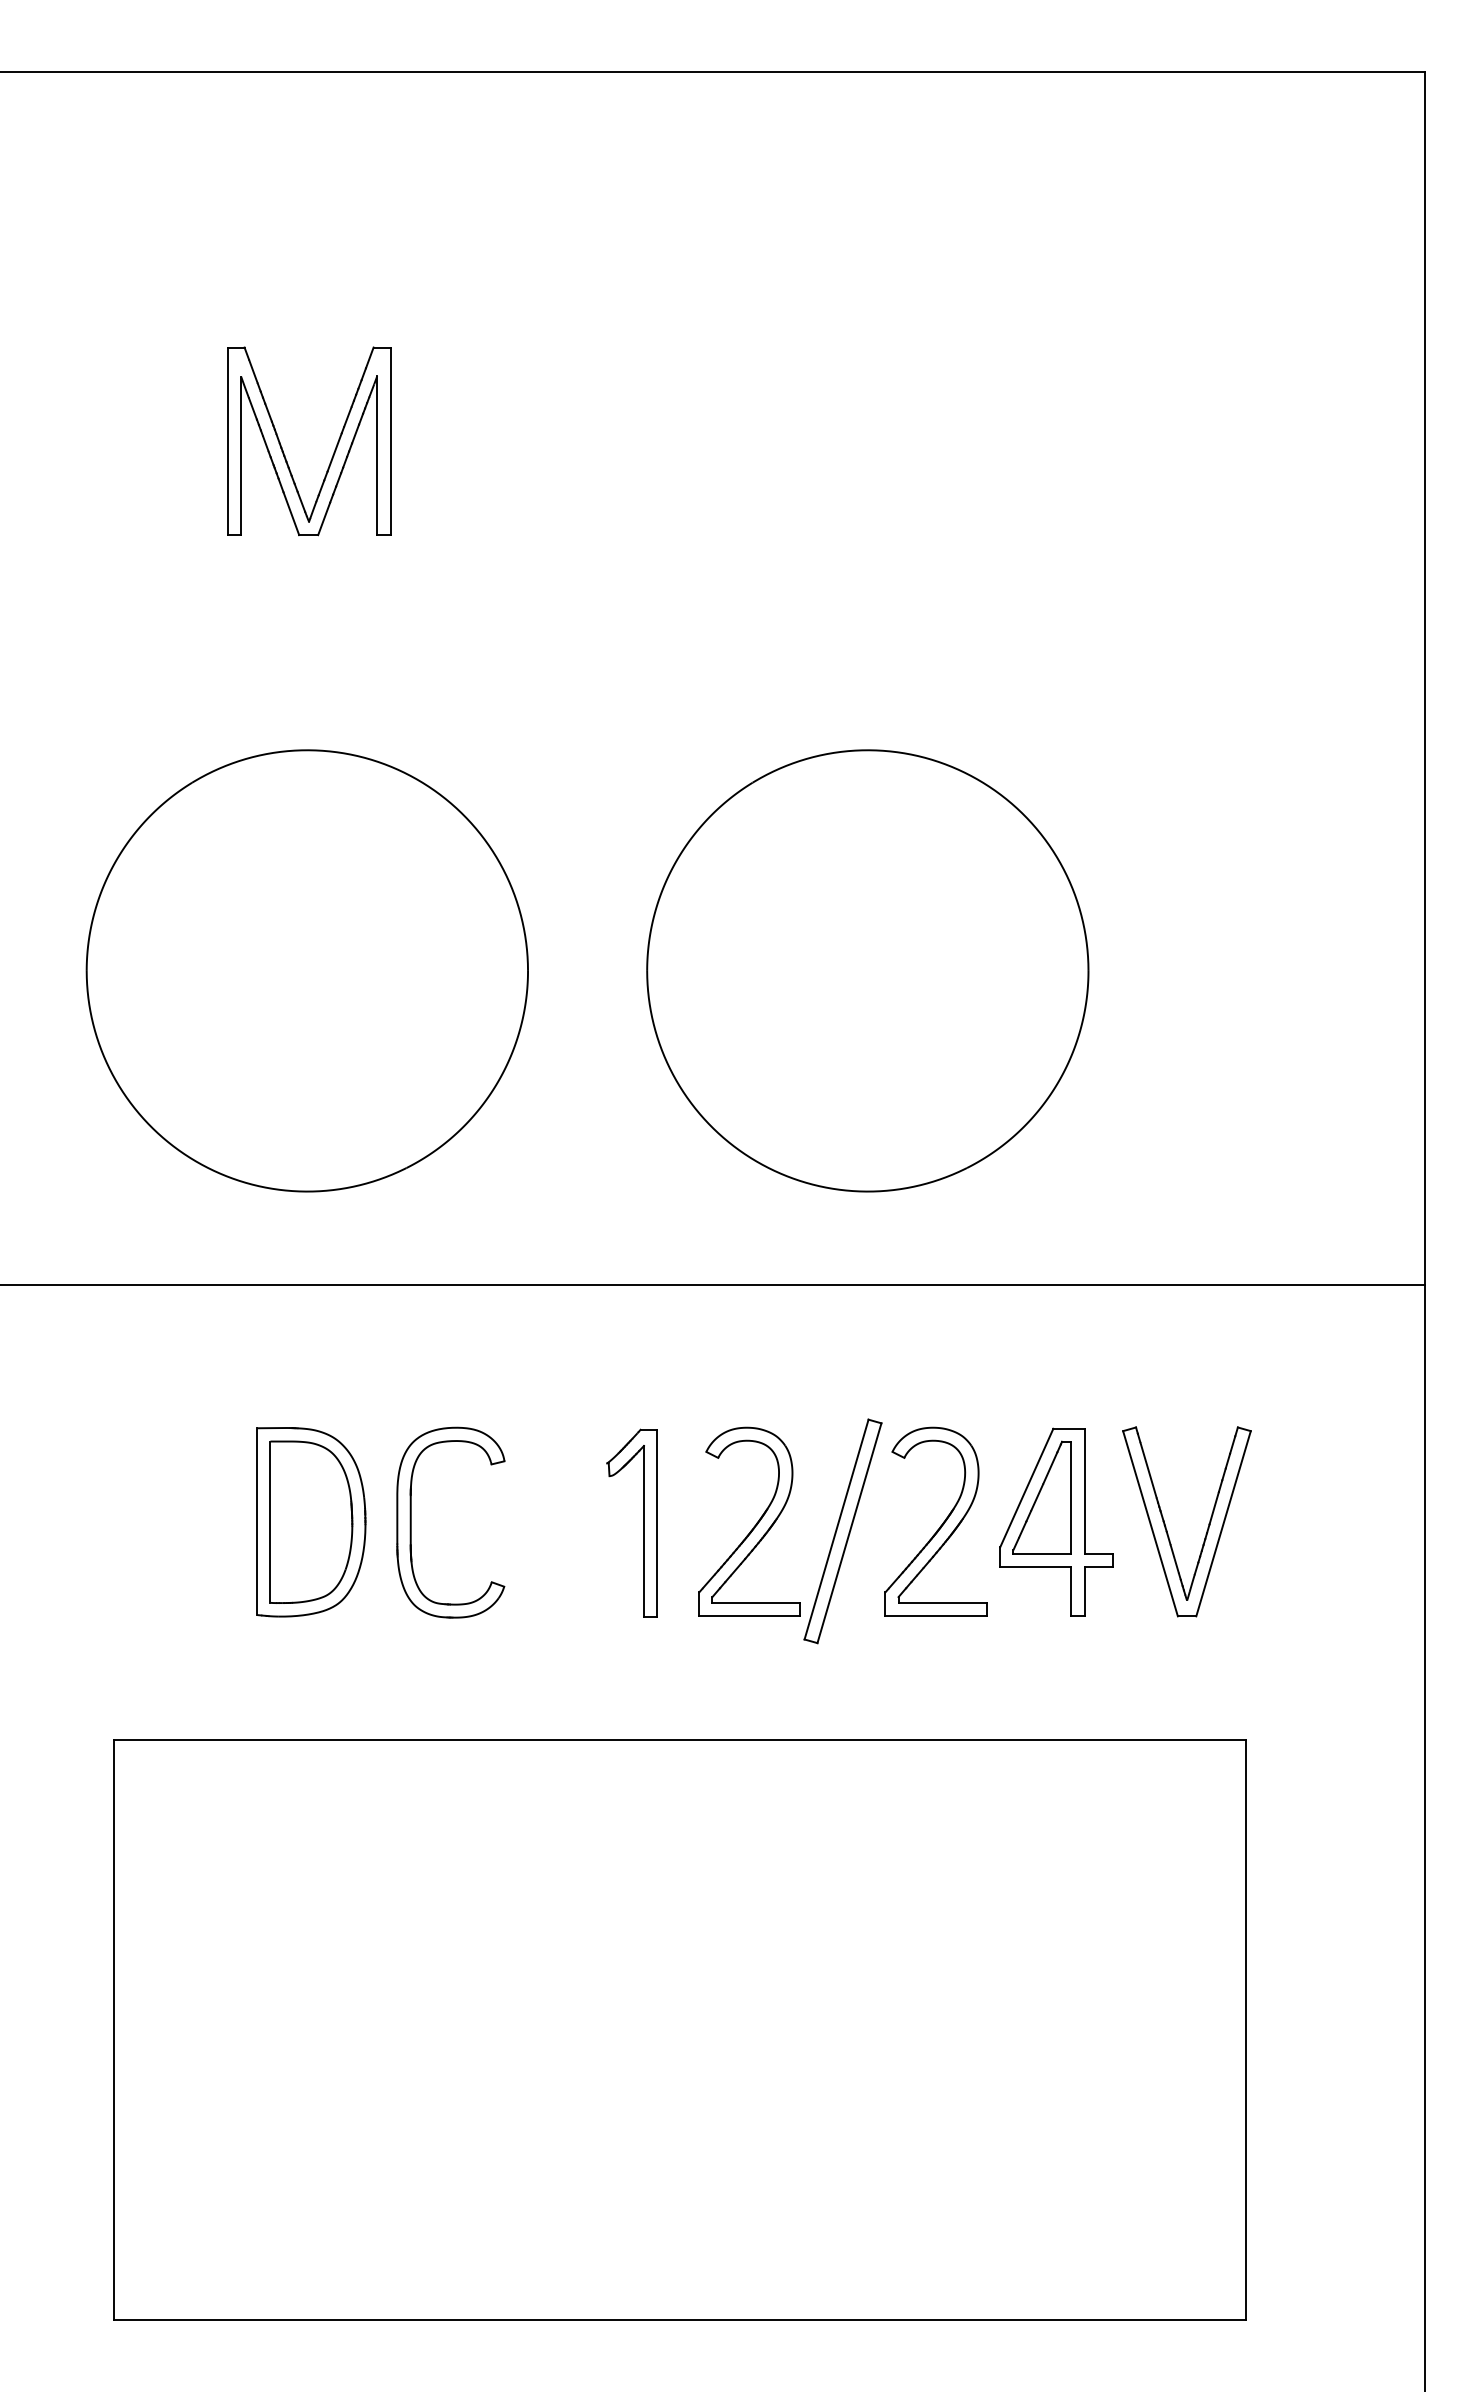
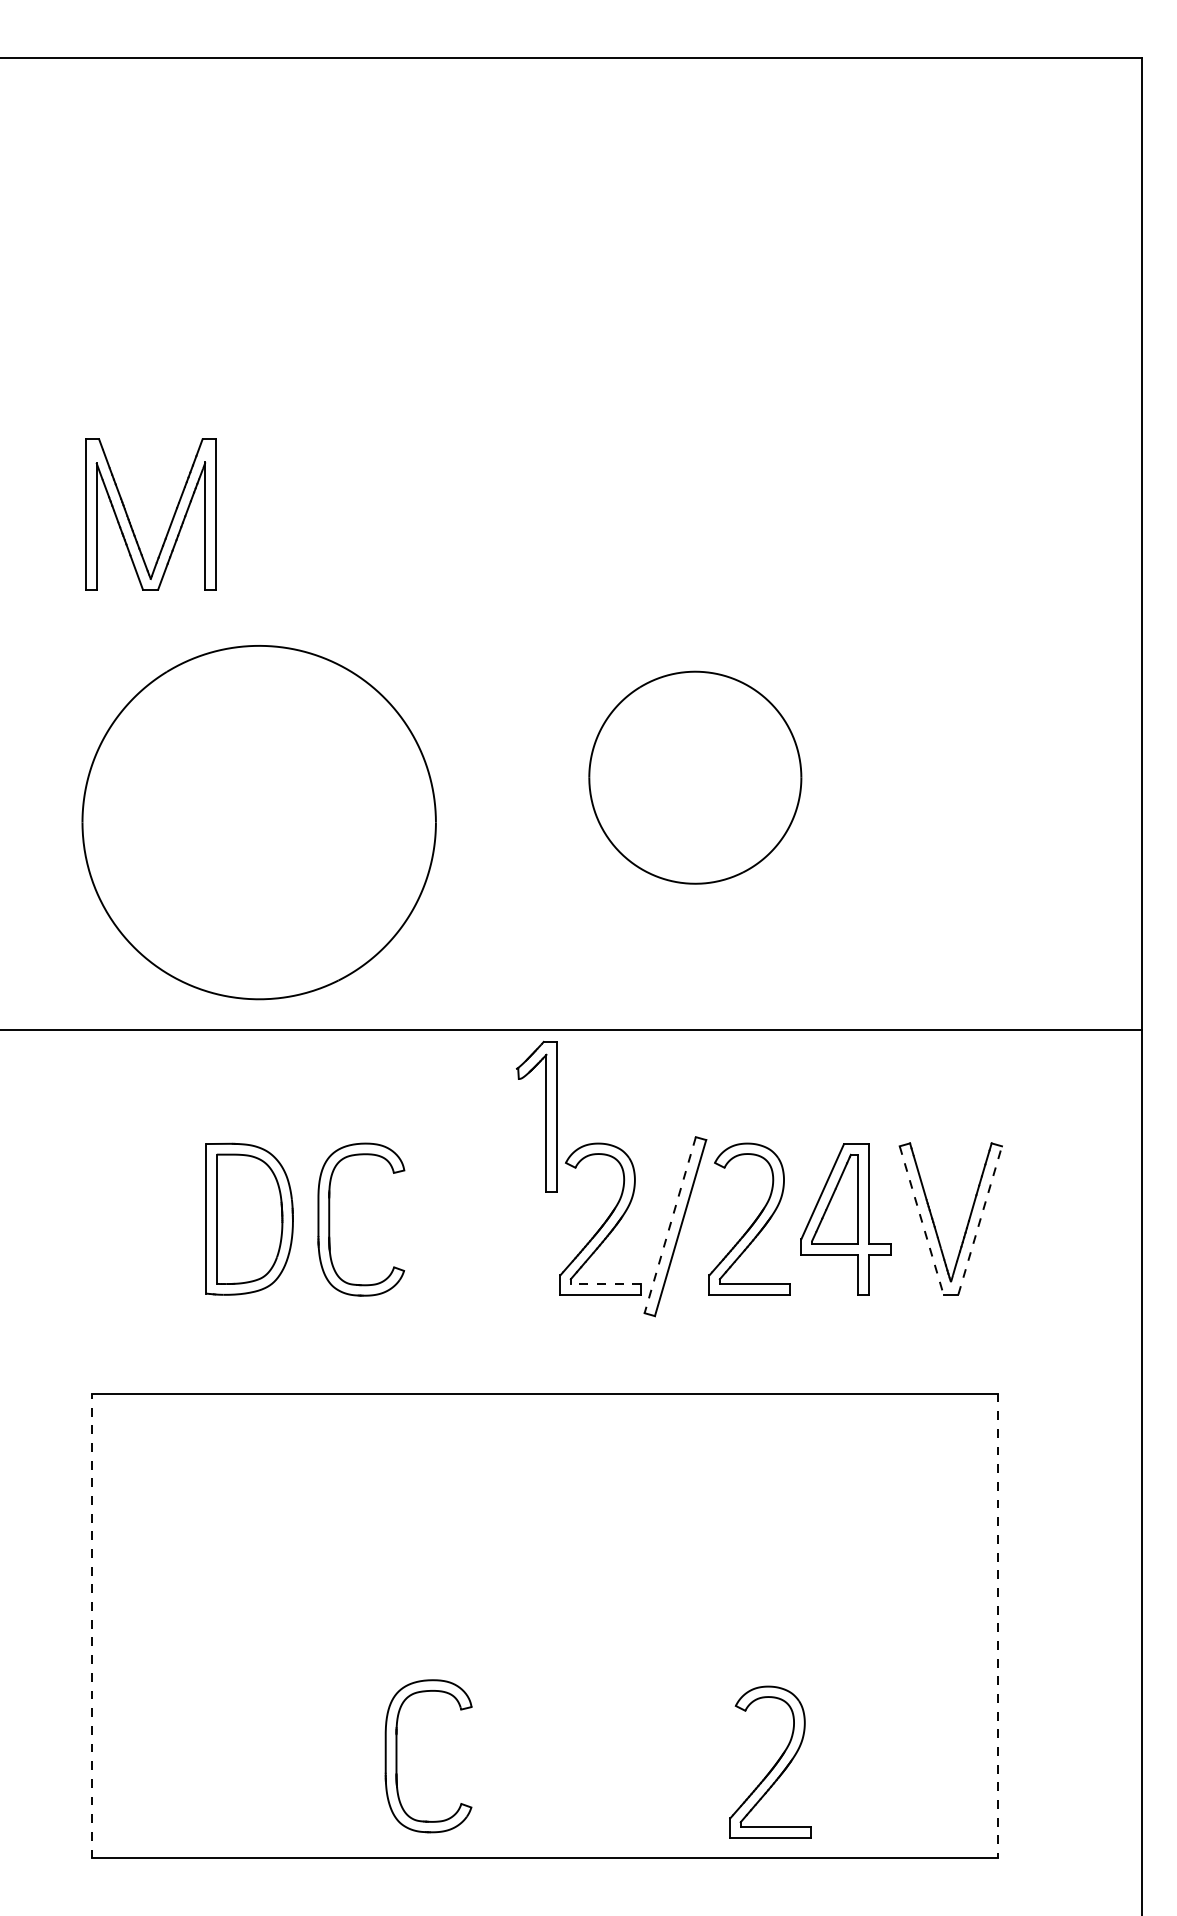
part: (334, 449) -> (171, 521), moved
part: (306, 970) -> (258, 822), moved
part: (867, 970) -> (695, 777), size x0.6
part: (643, 1522) -> (546, 1116), moved
line: (1150, 1523) -> (921, 1220), solid -> dashed
line: (1223, 1523) -> (980, 1220), solid -> dashed
line: (836, 1530) -> (670, 1225), solid -> dashed
line: (756, 1603) -> (606, 1284), solid -> dashed
line: (114, 2029) -> (91, 1625), solid -> dashed
line: (1246, 2030) -> (998, 1626), solid -> dashed
part: (495, 2192) -> (397, 1756), added
part: (966, 2203) -> (774, 1764), added

